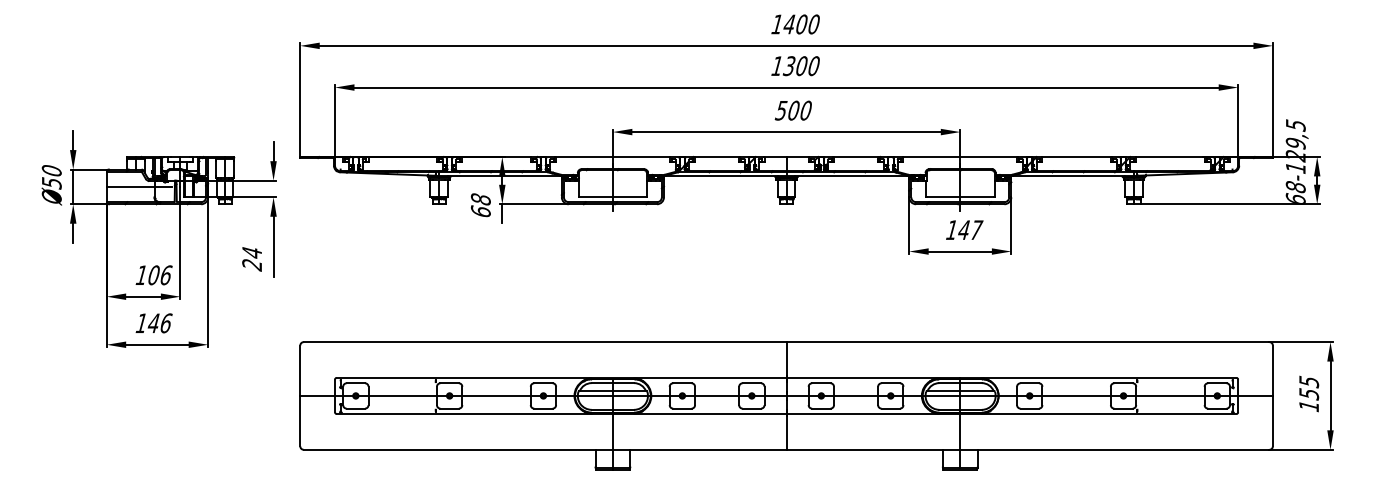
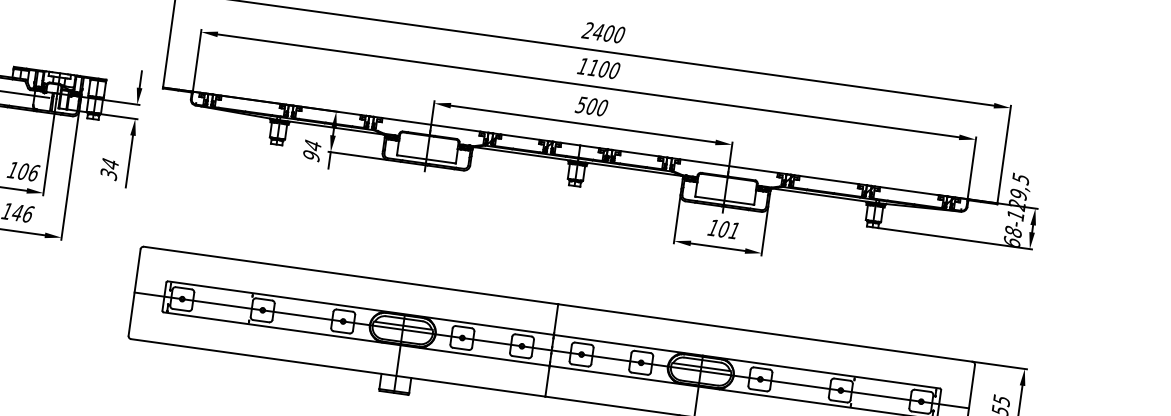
text: (776, 24) -> (587, 30), 1400 -> 2400
text: (788, 66) -> (592, 68), 1300 -> 1100
text: (480, 205) -> (311, 150), 68 -> 94
text: (970, 230) -> (729, 230), 147 -> 101
text: (252, 265) -> (109, 174), 24 -> 34

